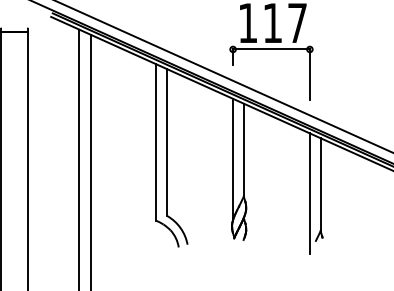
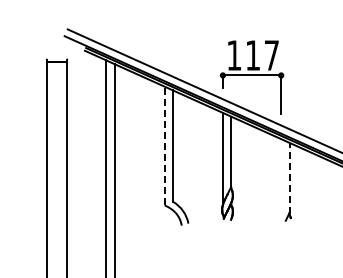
line: (156, 141) -> (164, 145), solid -> dashed
line: (320, 185) -> (289, 178), solid -> dashed
line: (310, 193) -> (281, 184), removed

